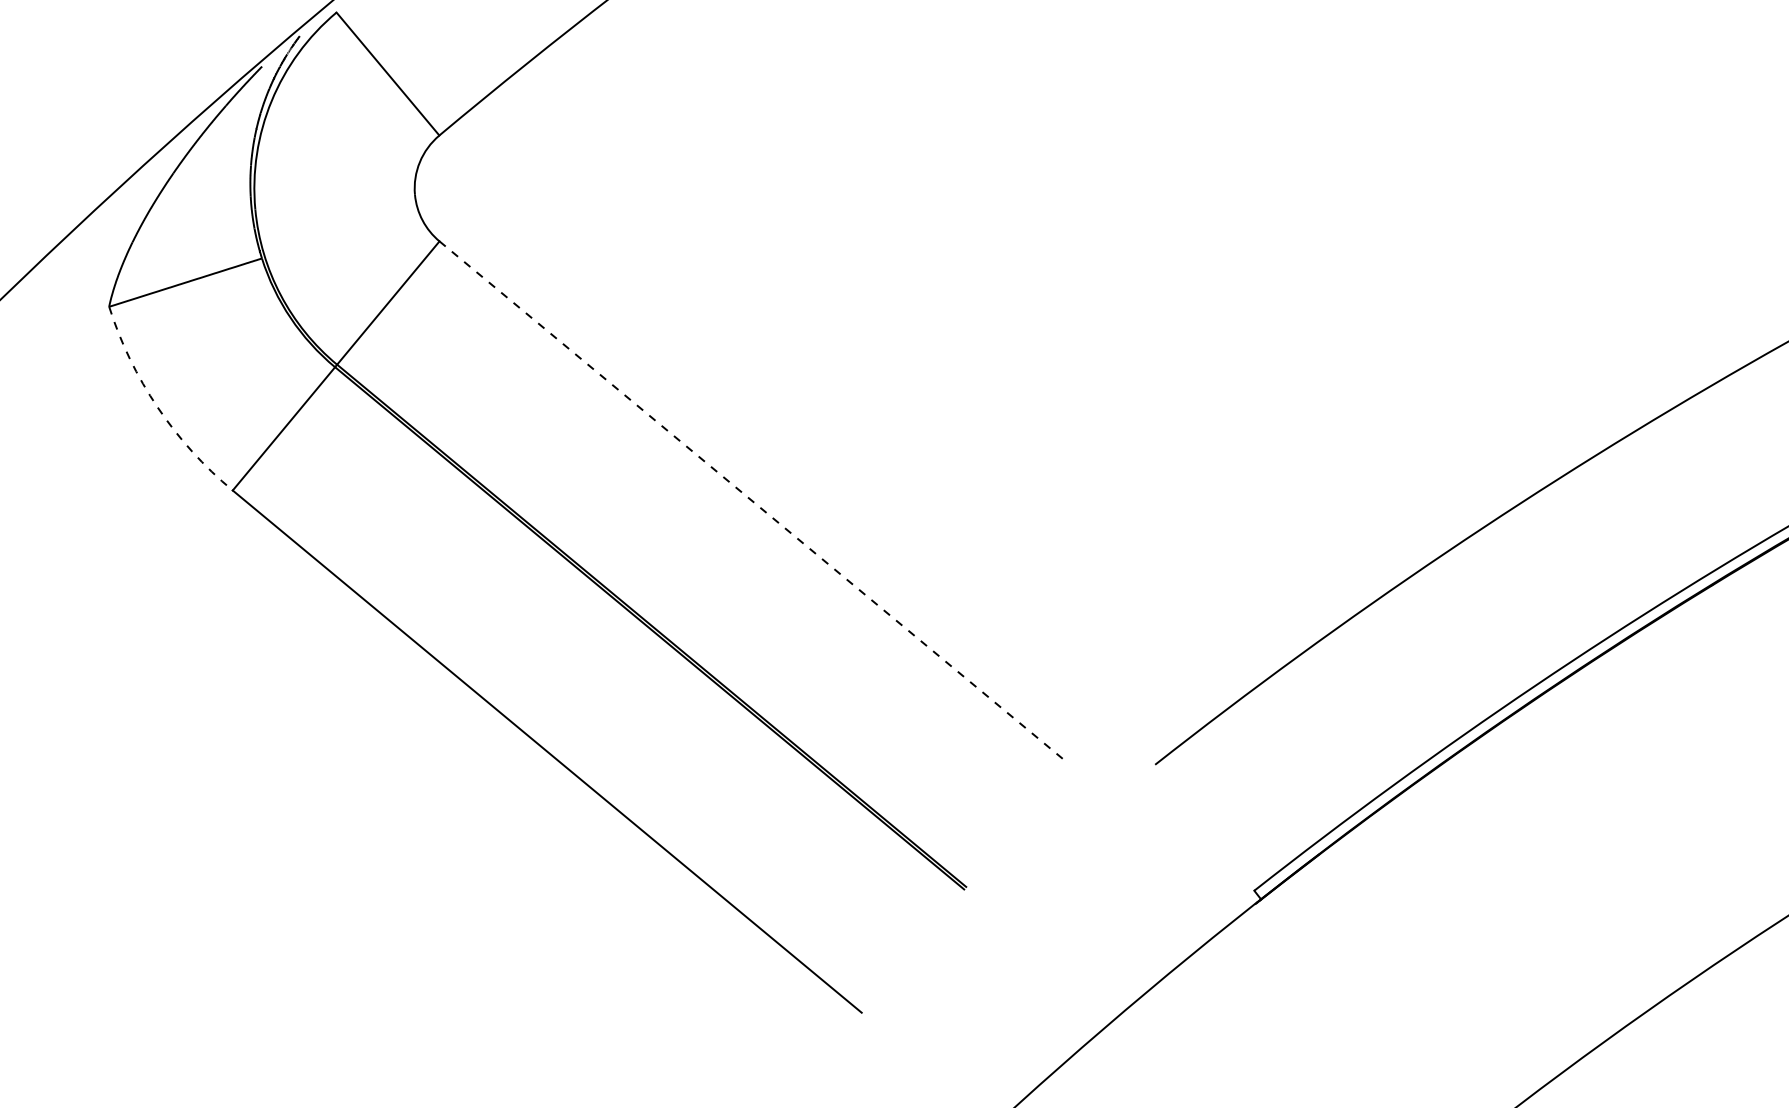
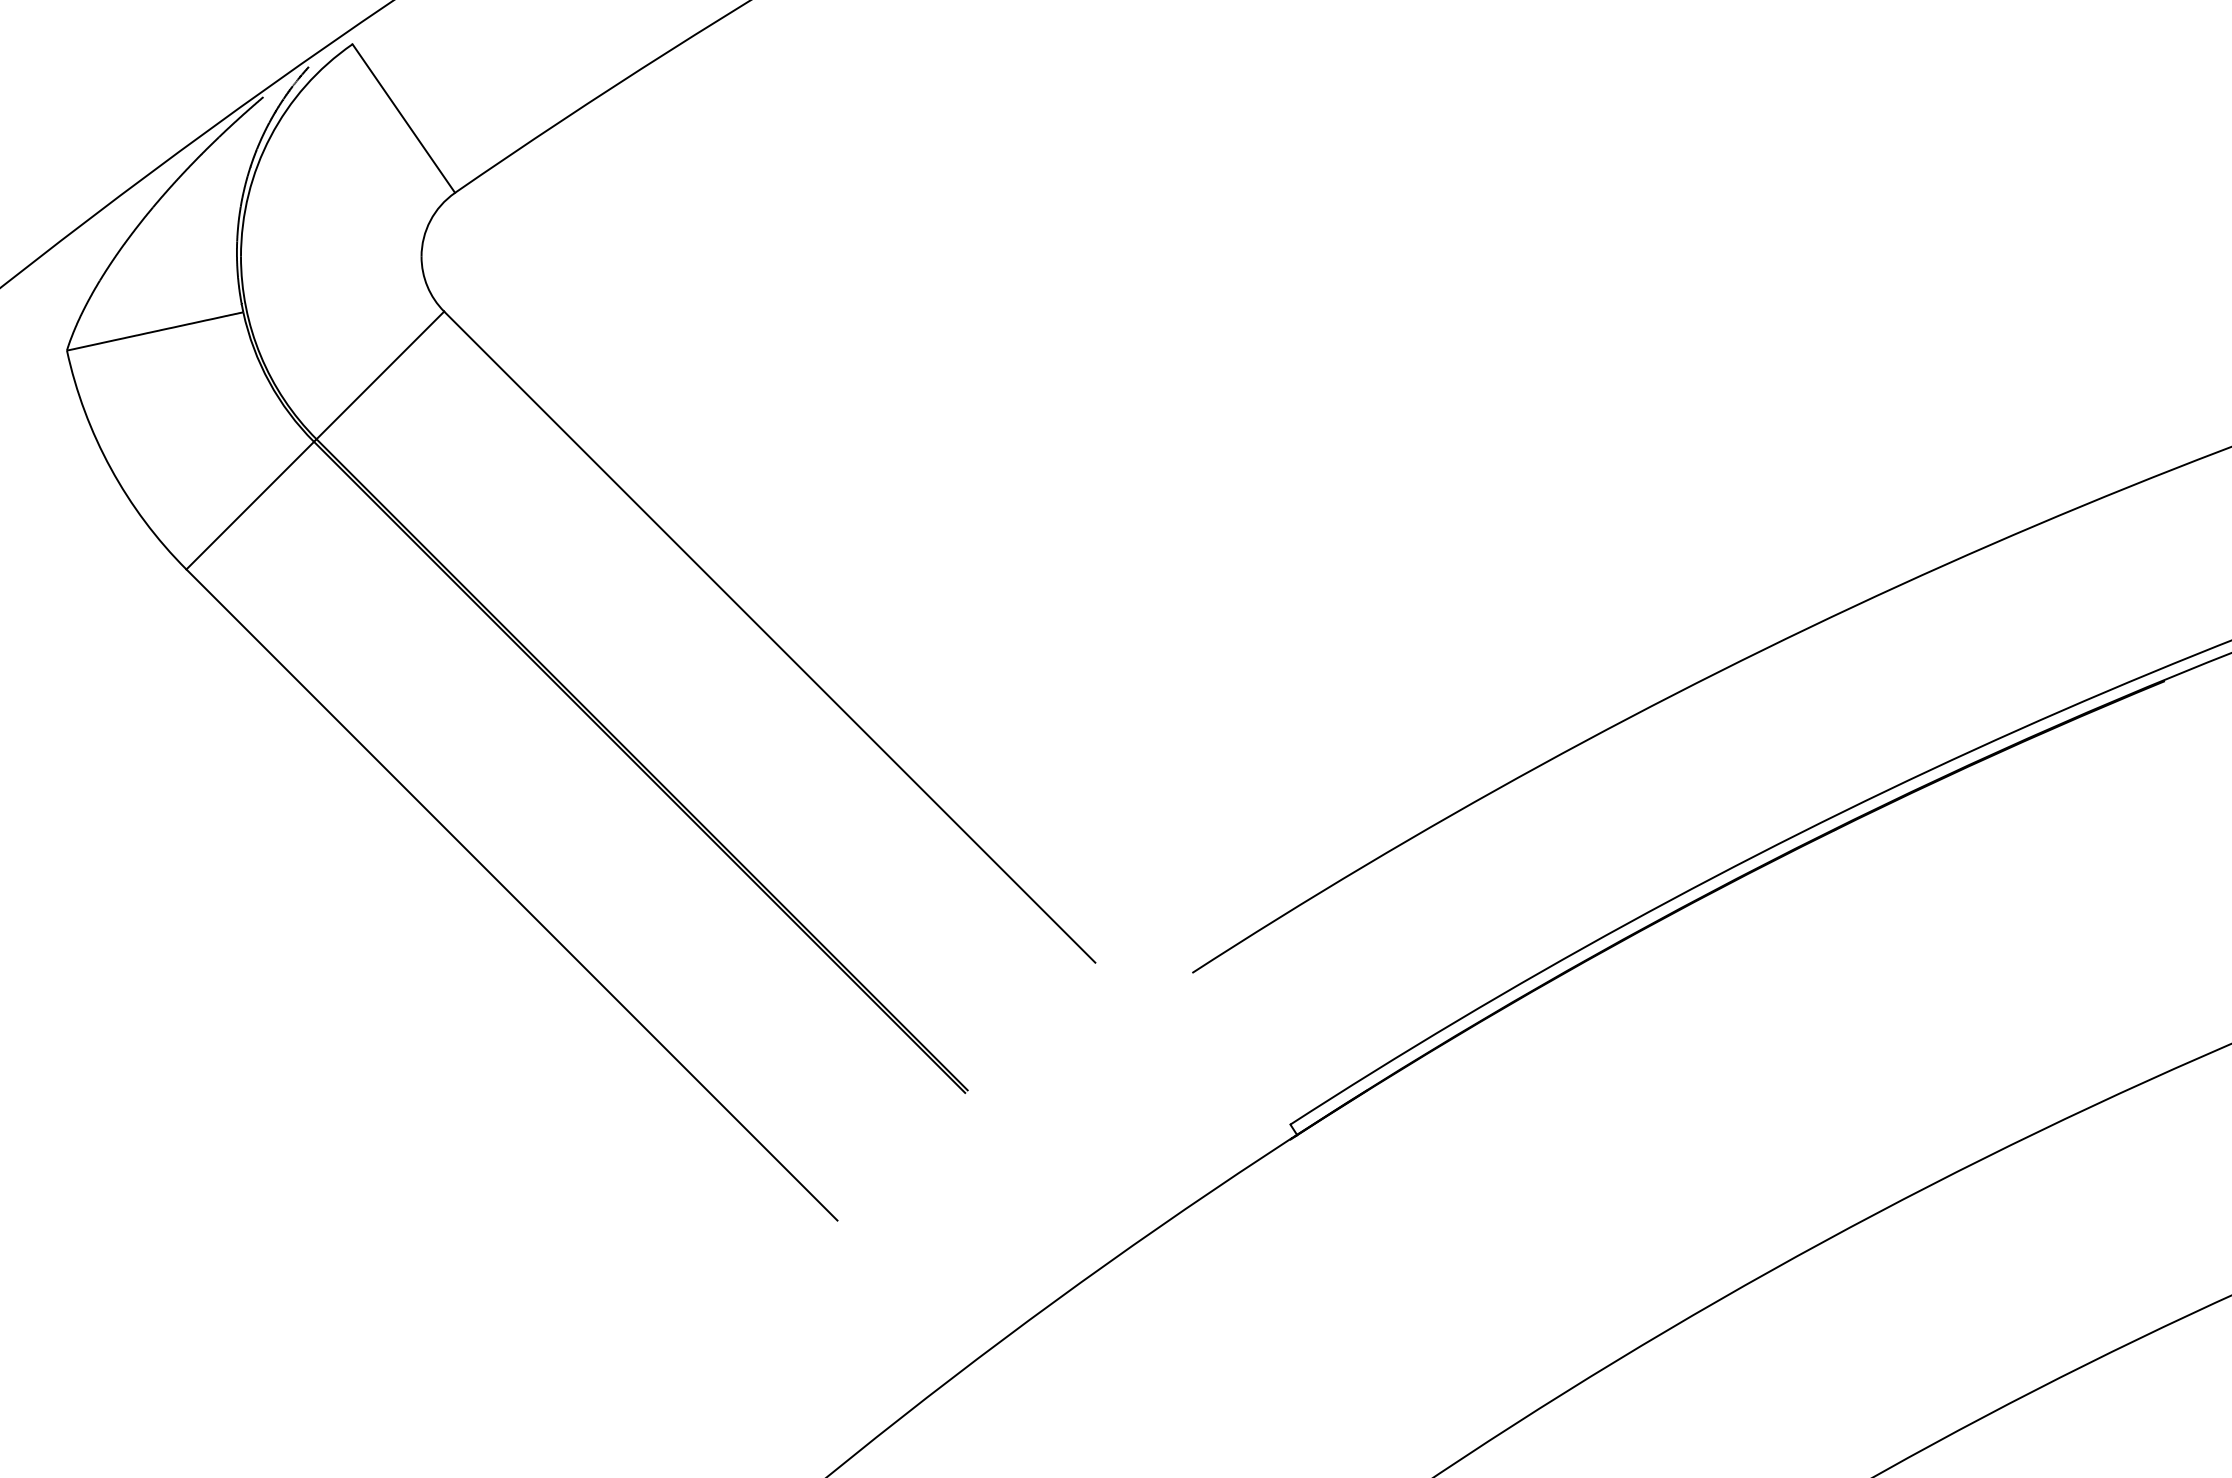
arc: (157, 407) -> (110, 468), dashed -> solid
line: (754, 502) -> (770, 637), dashed -> solid

